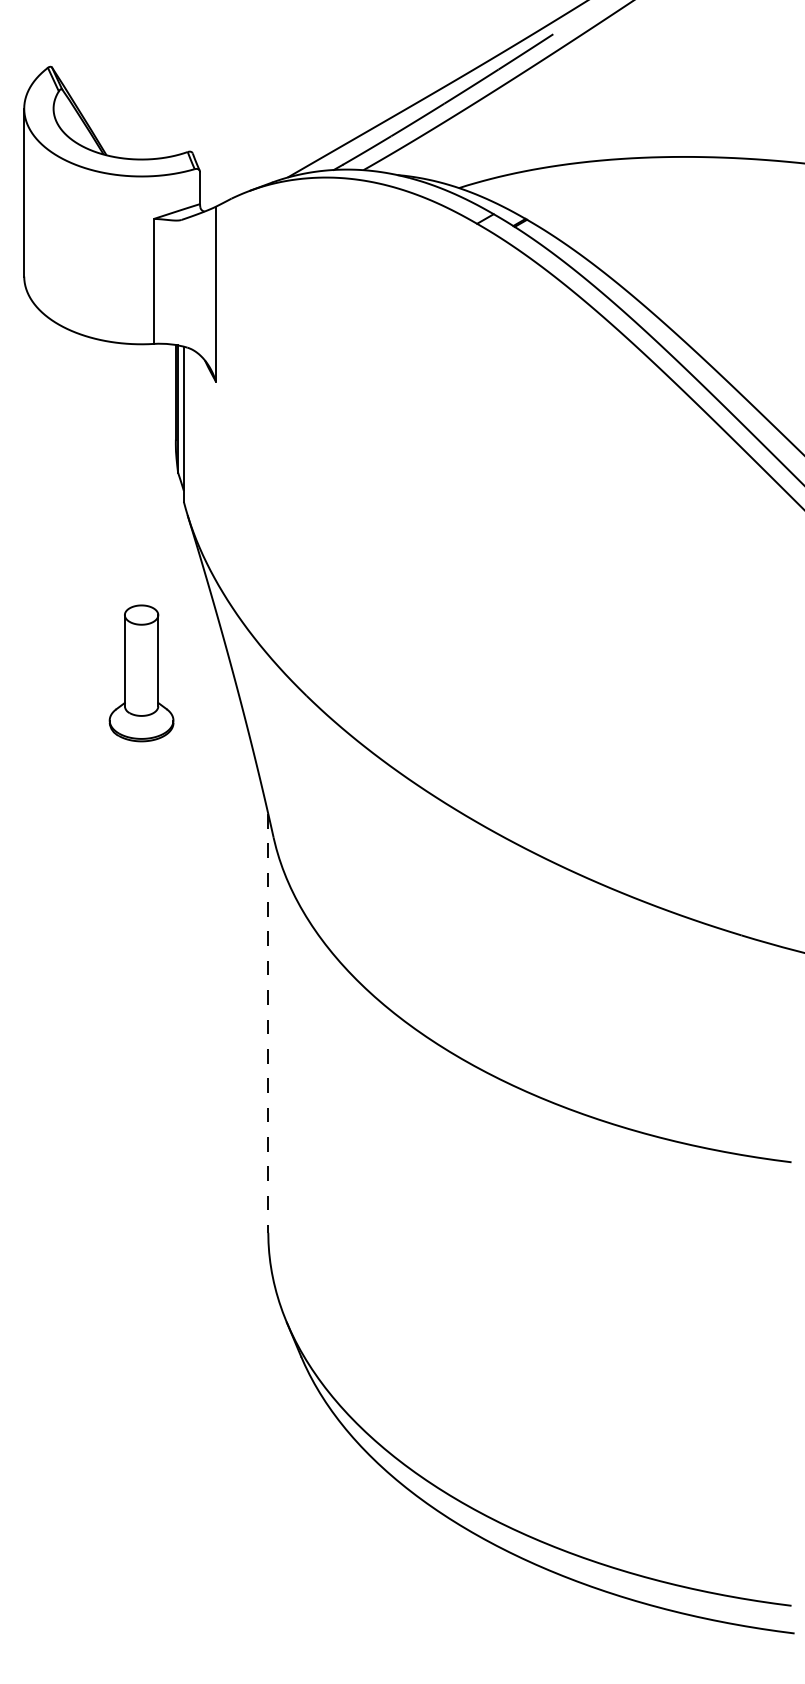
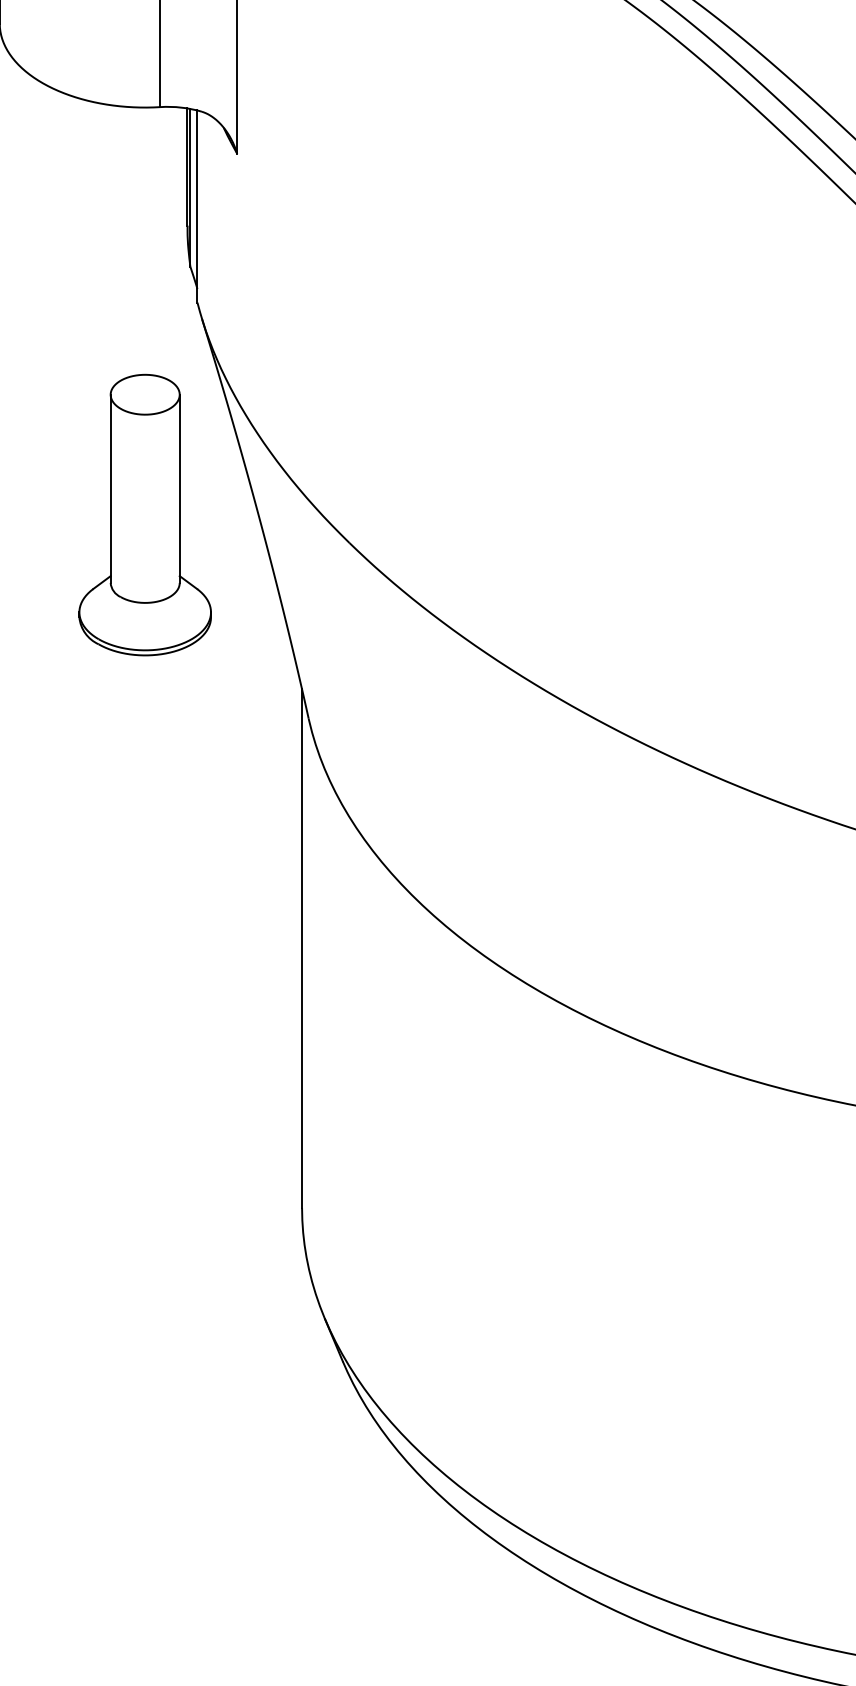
part: (141, 673) -> (145, 515), size x1.67
line: (268, 1023) -> (302, 948), dashed -> solid

